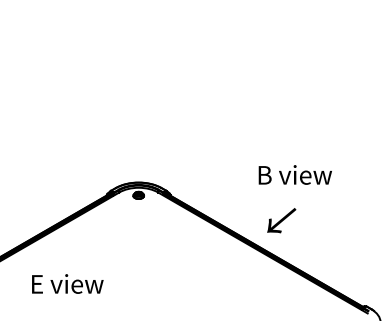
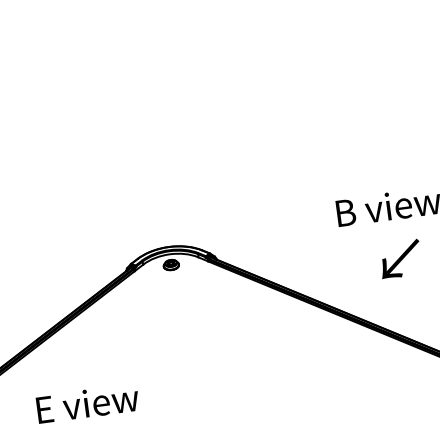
text: (281, 220) -> (400, 259), moved

